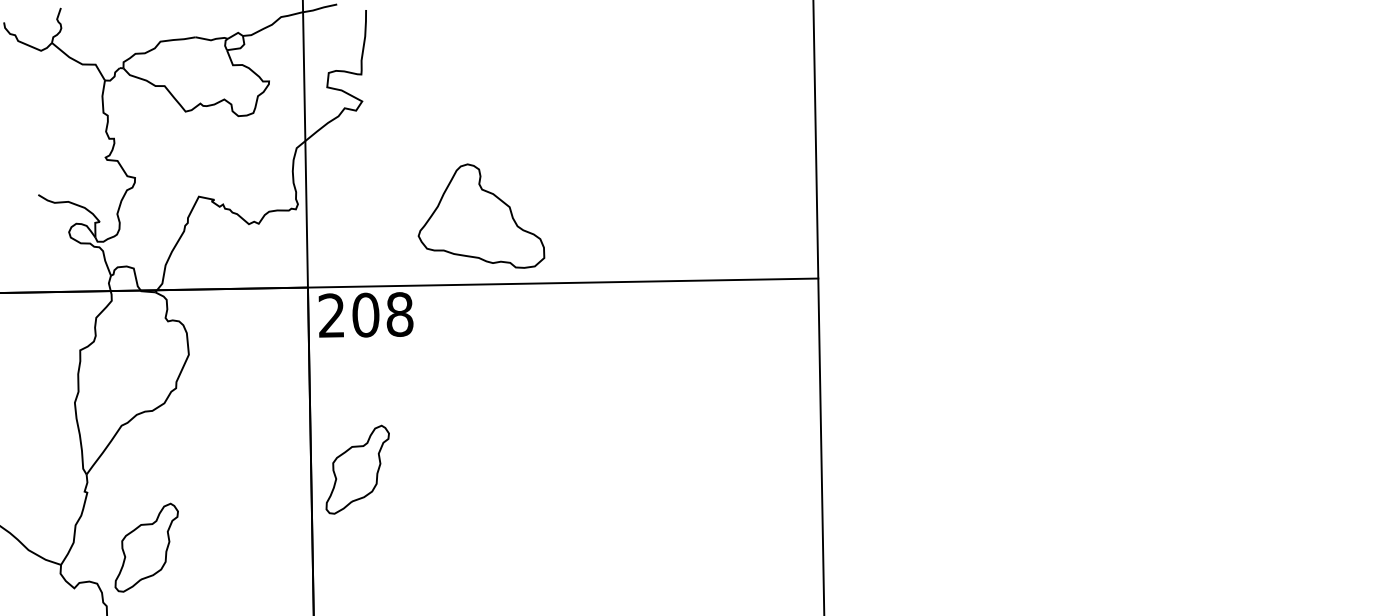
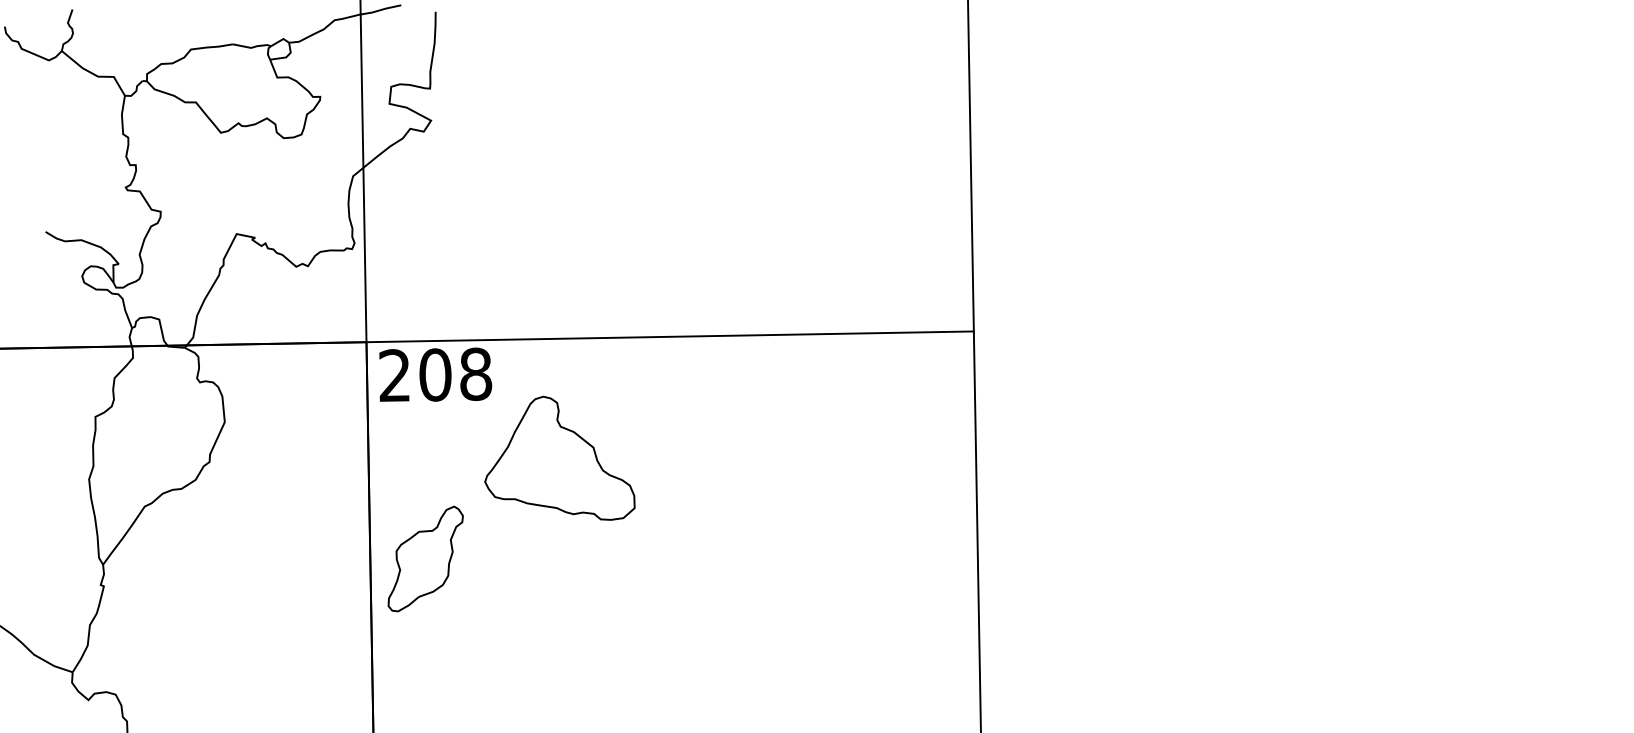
part: (481, 215) -> (559, 457), moved
part: (146, 547) -> (174, 651), removed

